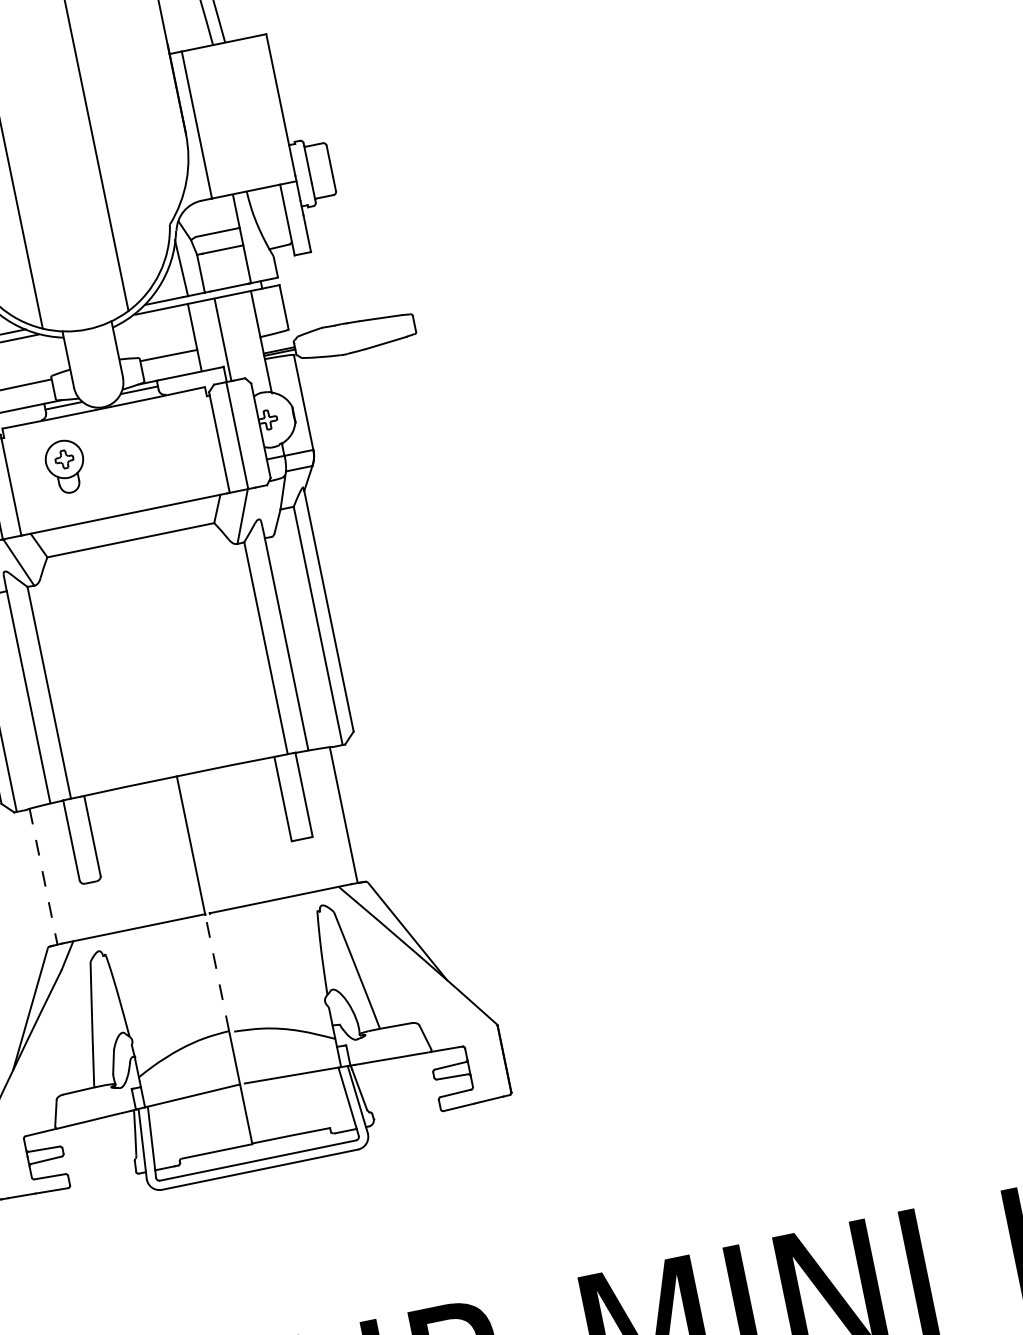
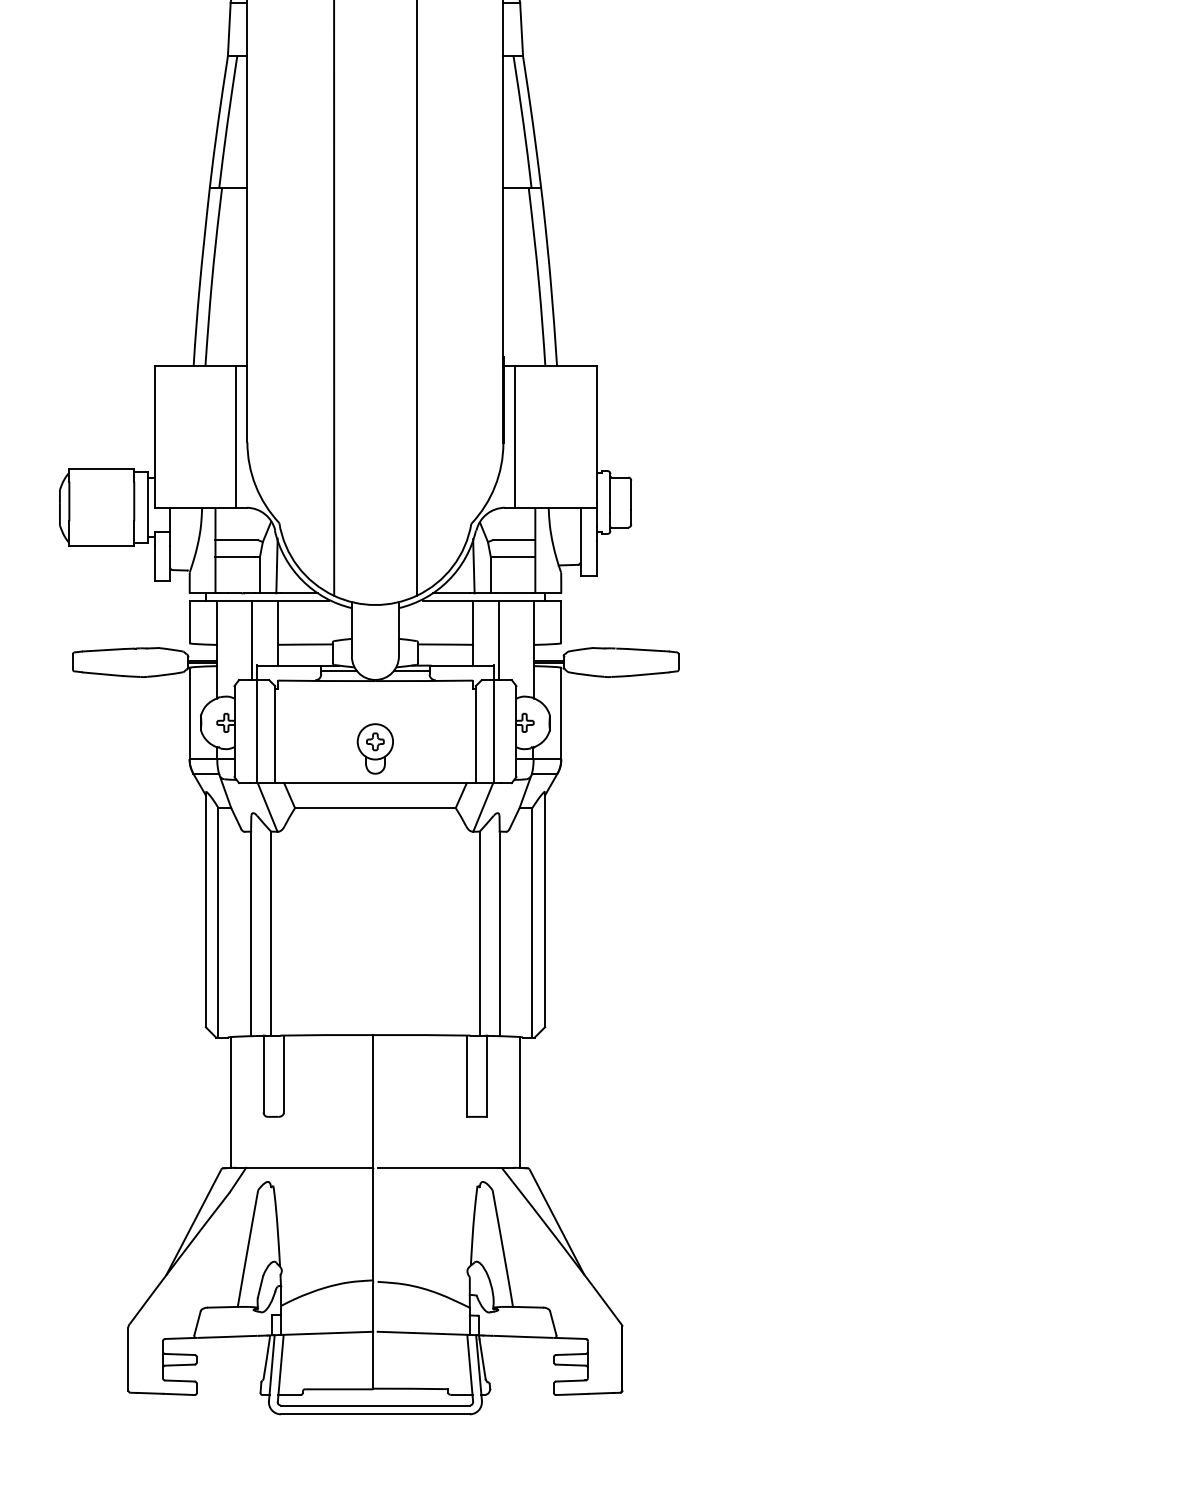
part: (64, 466) -> (374, 748), moved
line: (43, 876) -> (230, 1102), dashed -> solid
line: (217, 972) -> (373, 1224), dashed -> solid

